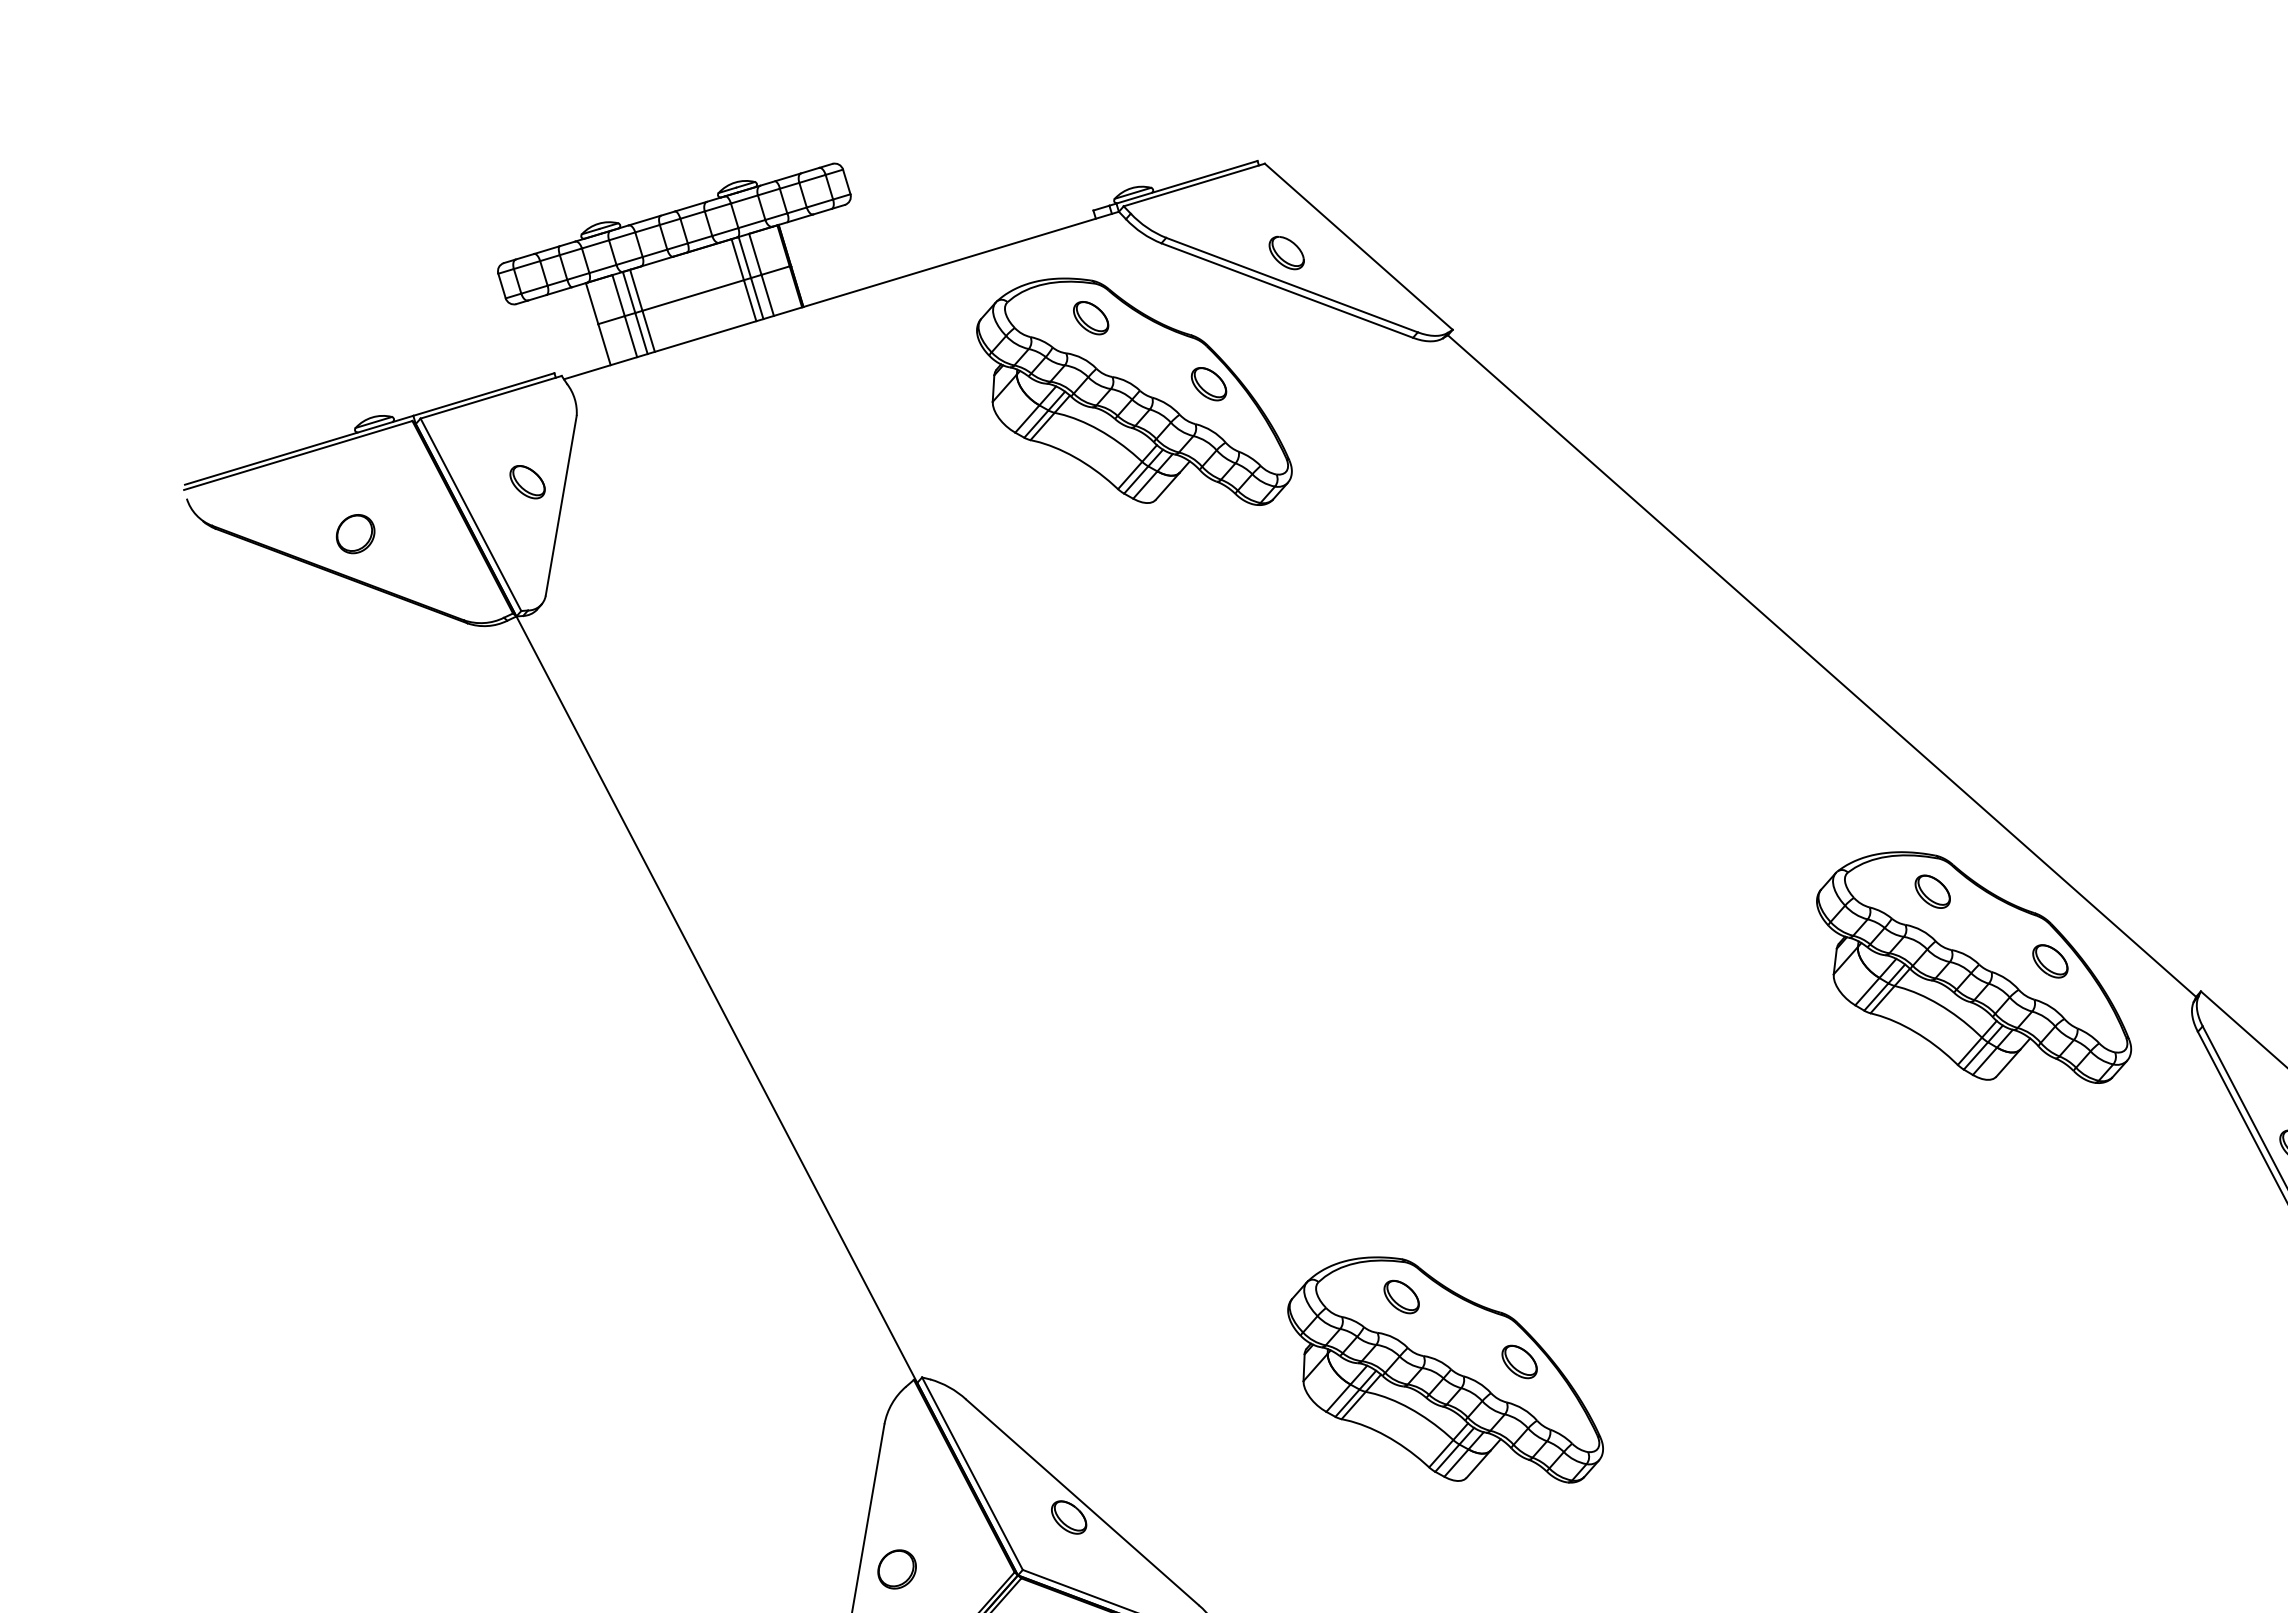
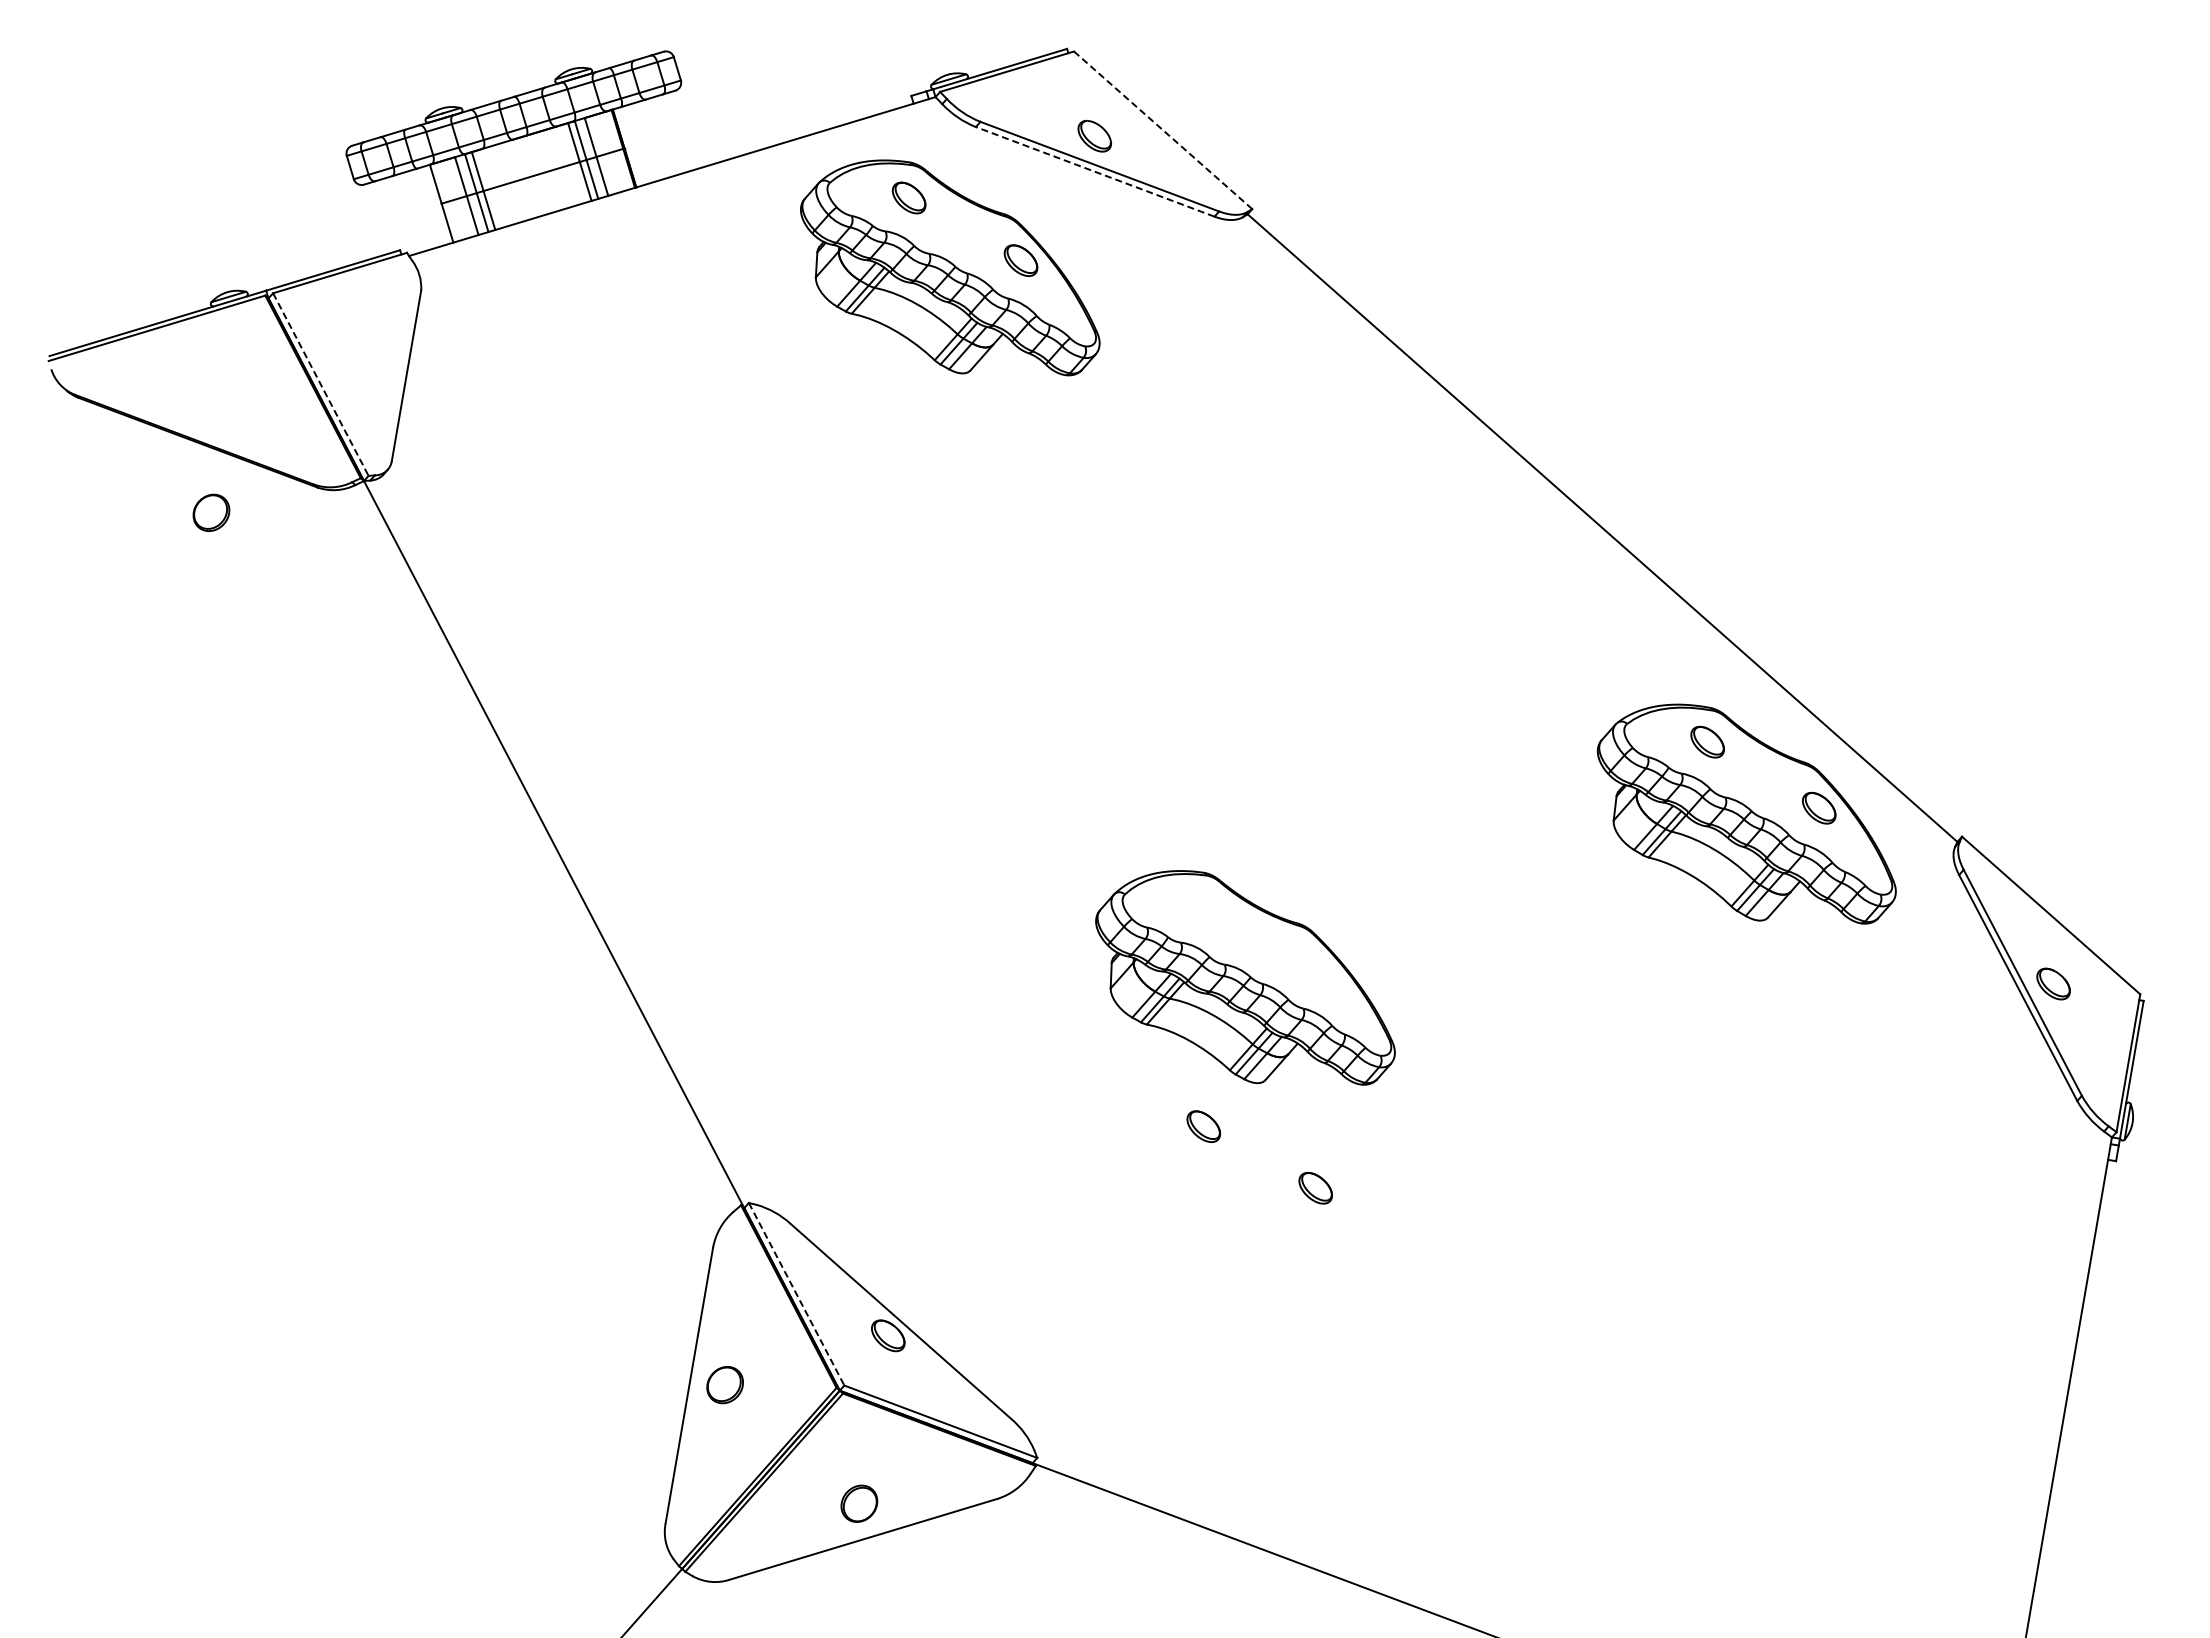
line: (1359, 246) -> (1163, 130), solid -> dashed
line: (1286, 290) -> (1094, 171), solid -> dashed
part: (527, 482) -> (374, 353), removed
line: (471, 515) -> (321, 385), solid -> dashed
part: (355, 533) -> (211, 512), moved
part: (1445, 1369) -> (1245, 977), moved
line: (972, 1473) -> (796, 1294), solid -> dashed

